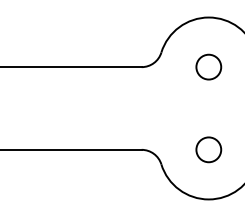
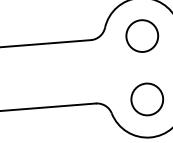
circle: (208, 66) -> (142, 35), size x1.67
circle: (208, 149) -> (147, 99), size x1.67

